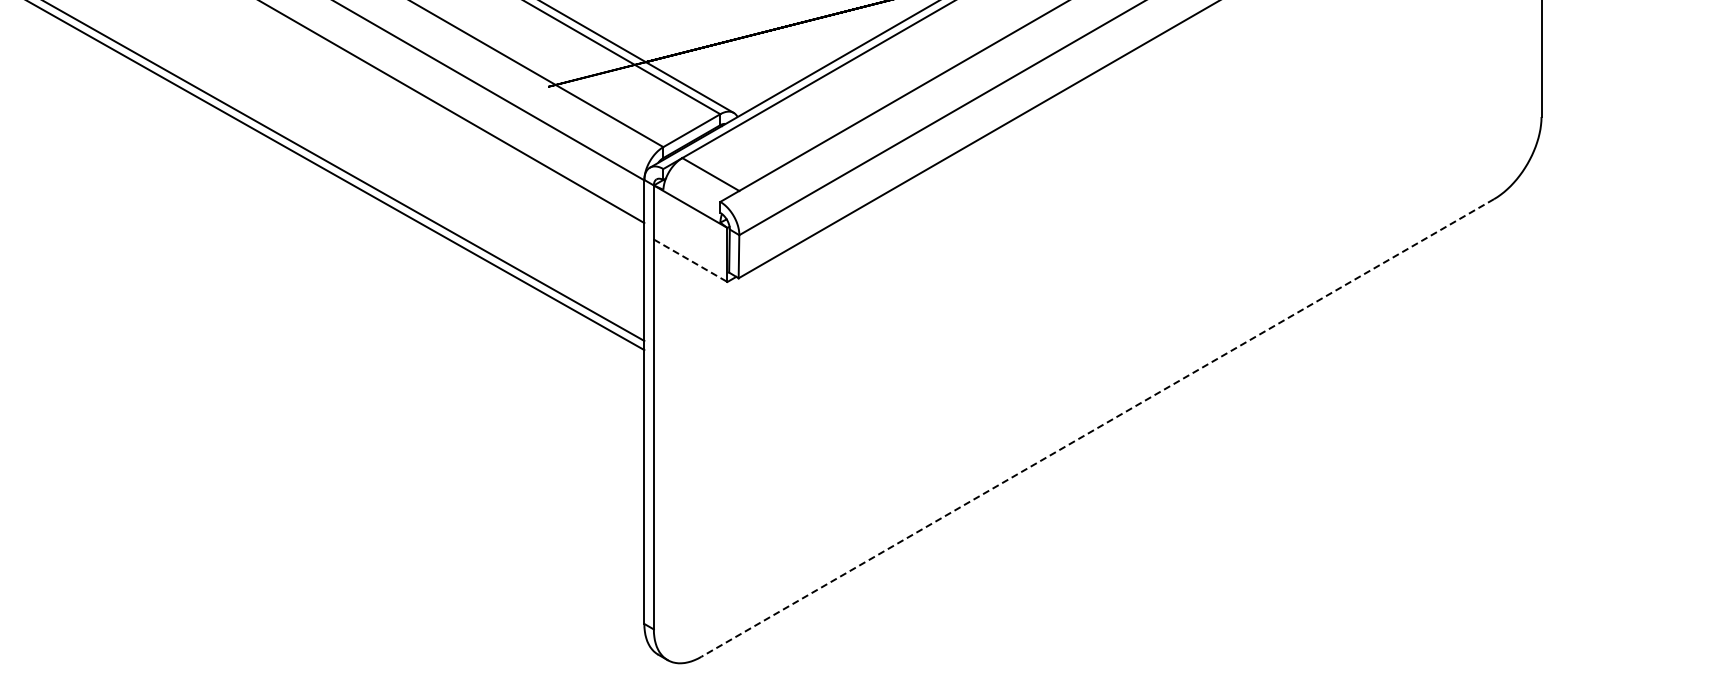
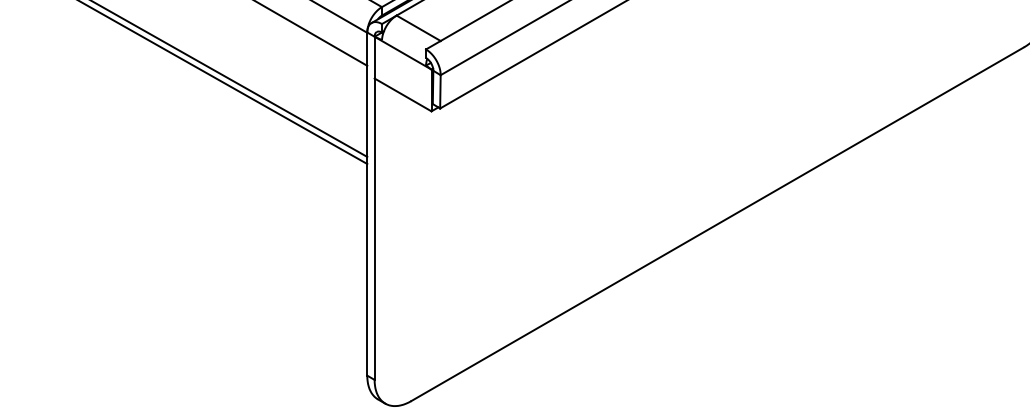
line: (691, 261) -> (403, 95), dashed -> solid
line: (1097, 428) -> (717, 224), dashed -> solid

